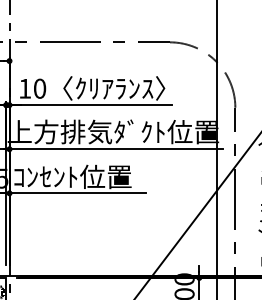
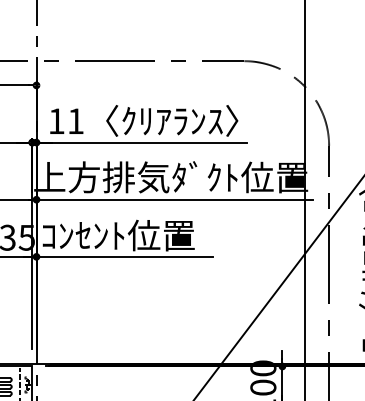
text: (39, 88) -> (75, 121), 10 -> 11

